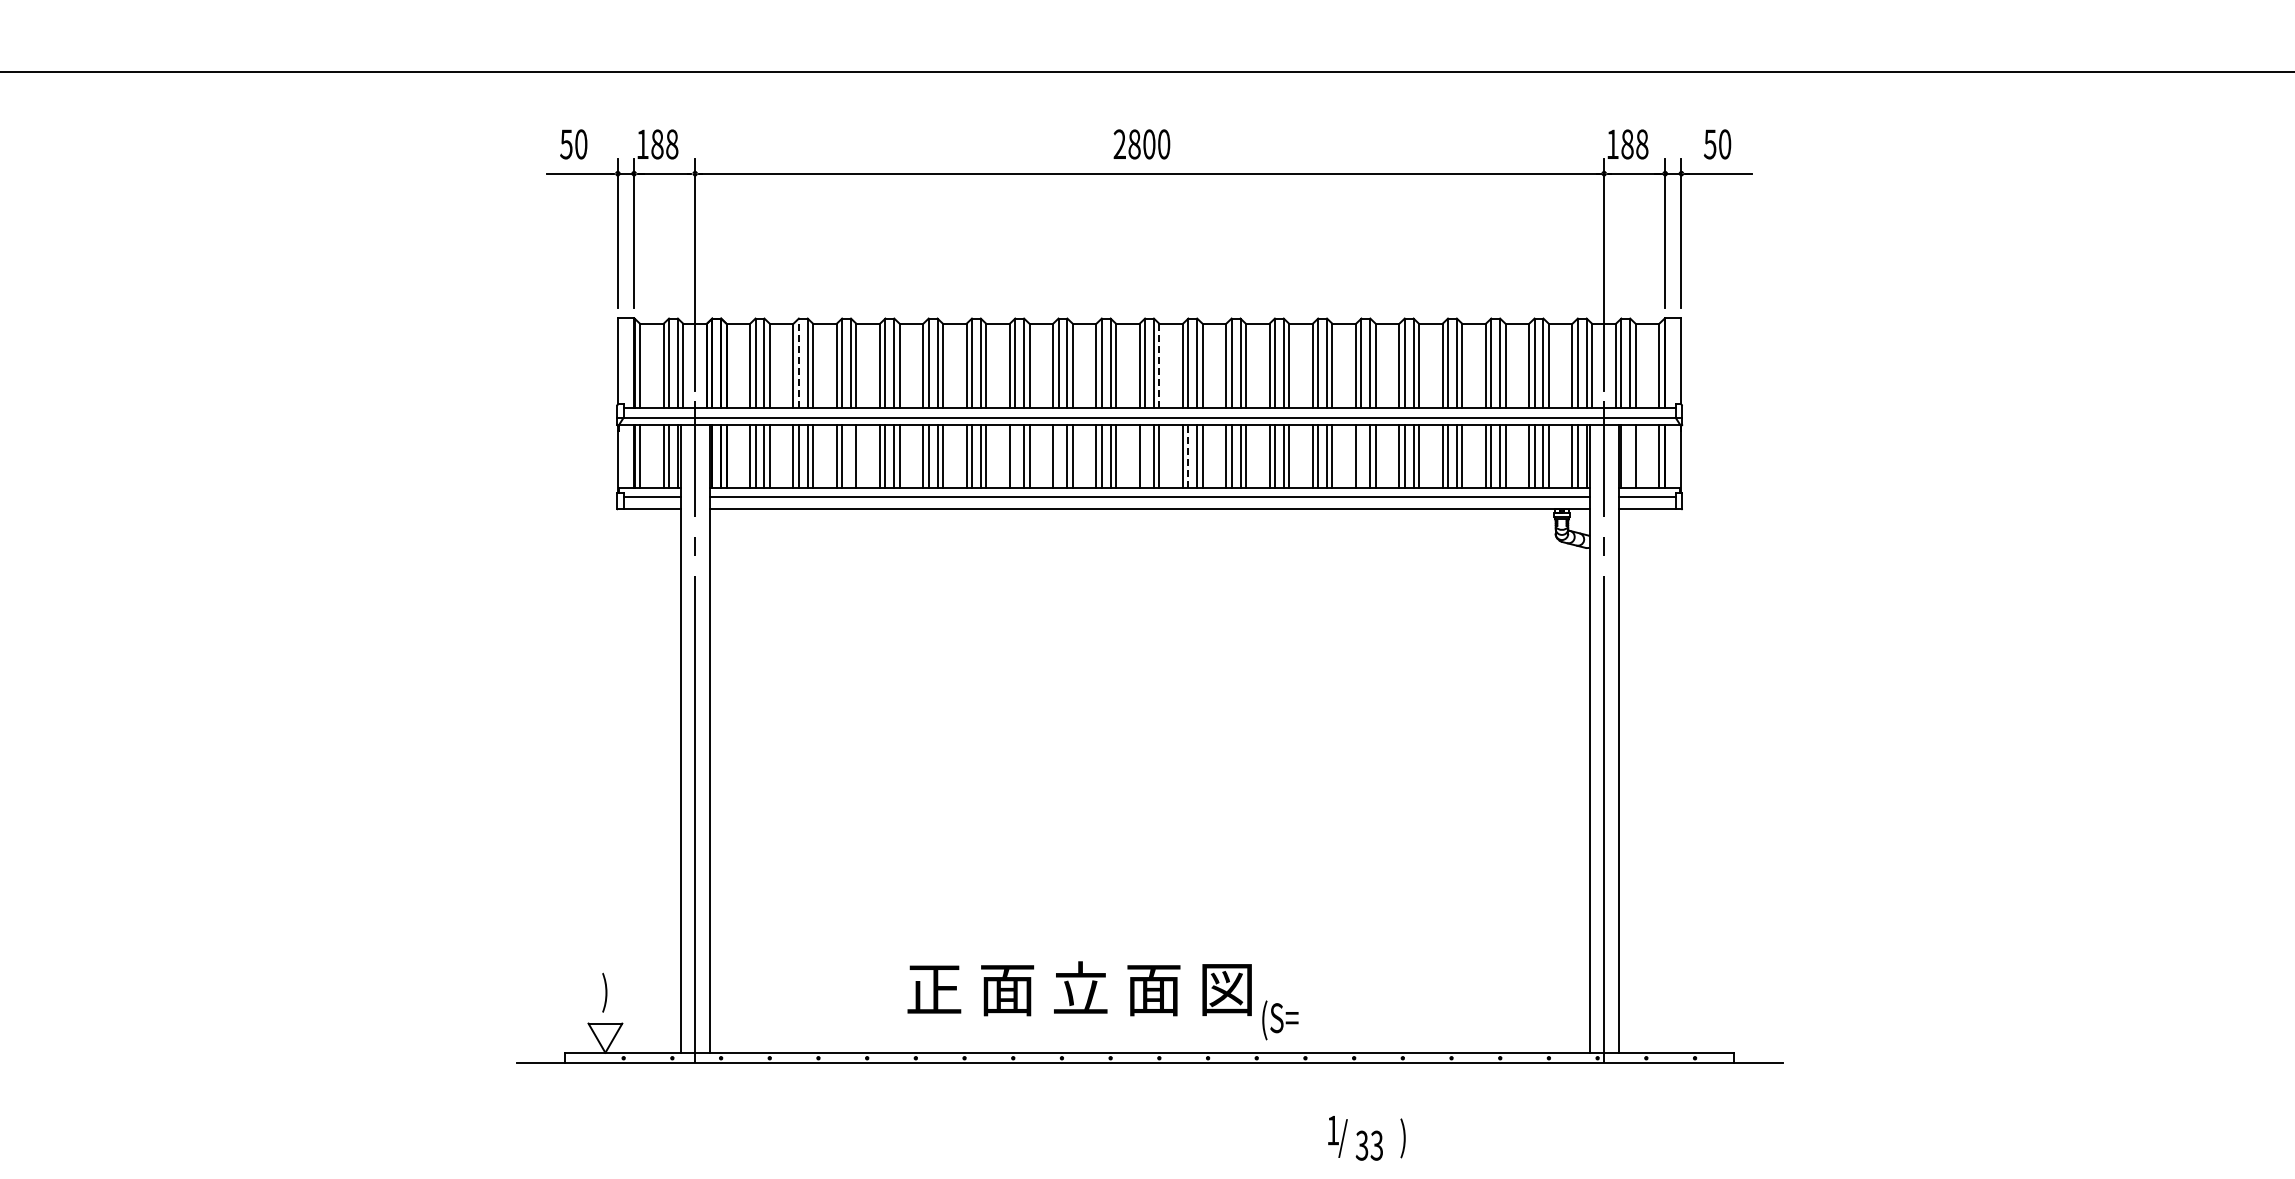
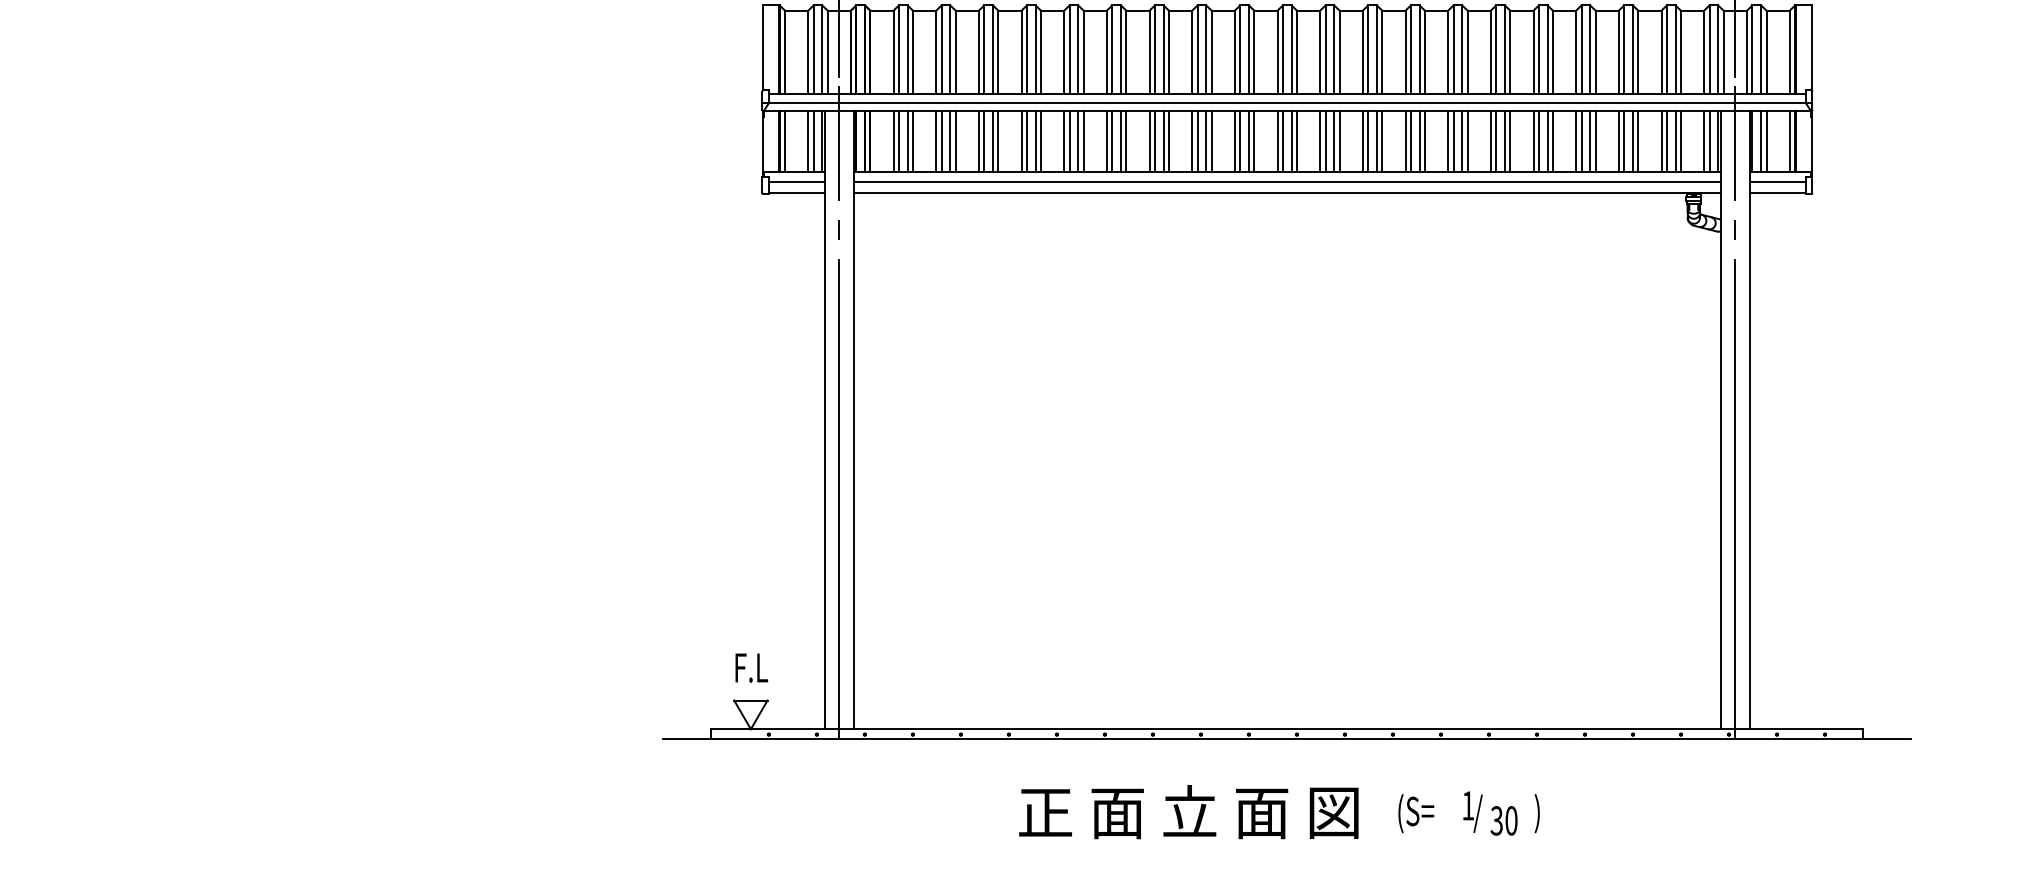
line: (798, 363) -> (941, 49), dashed -> solid
line: (1159, 365) -> (1297, 51), dashed -> solid
line: (1188, 455) -> (1325, 140), dashed -> solid
line: (851, 456) -> (993, 141), added
line: (1015, 456) -> (1155, 141), added
line: (1058, 456) -> (1197, 141), added
line: (1145, 456) -> (1283, 141), added
line: (1361, 456) -> (1496, 141), added
line: (1630, 456) -> (1761, 141), added
text: (1079, 988) -> (1188, 811), moved
text: (605, 992) -> (750, 669), ) -> F.L
text: (1280, 1020) -> (1416, 813), moved
text: (1376, 1145) -> (1511, 820), 33 -> 30

